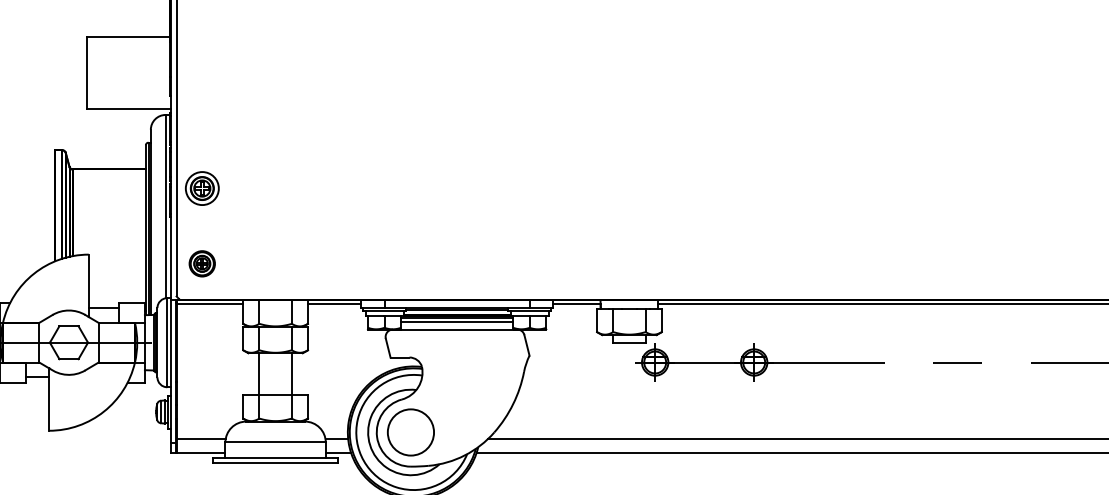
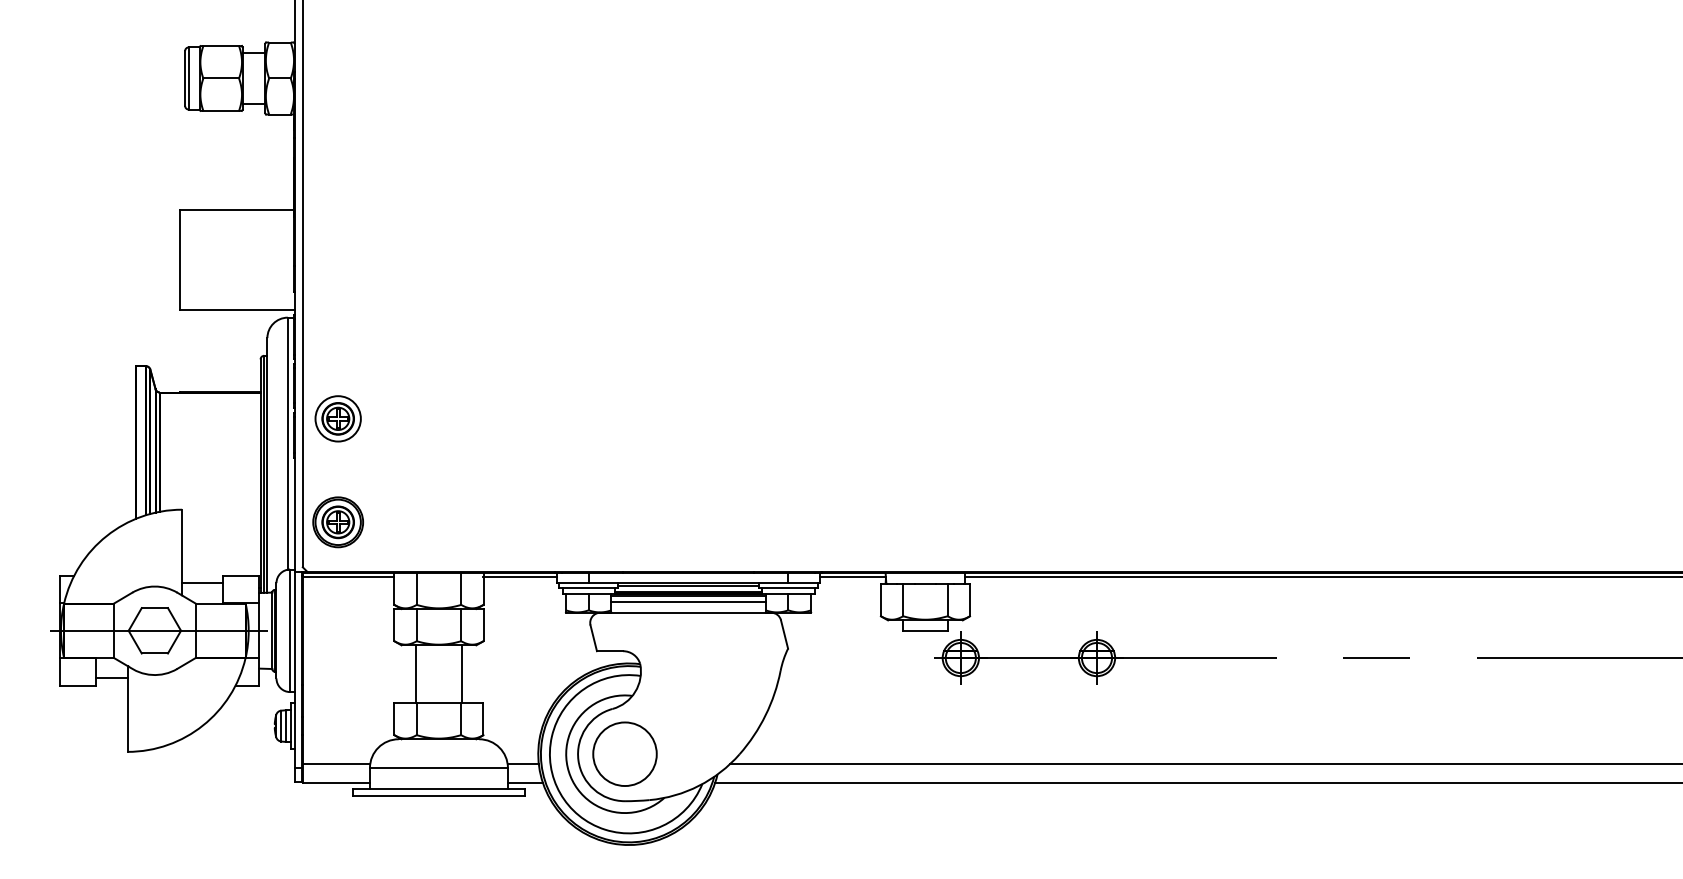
part: (201, 263) -> (337, 522), size x1.43

